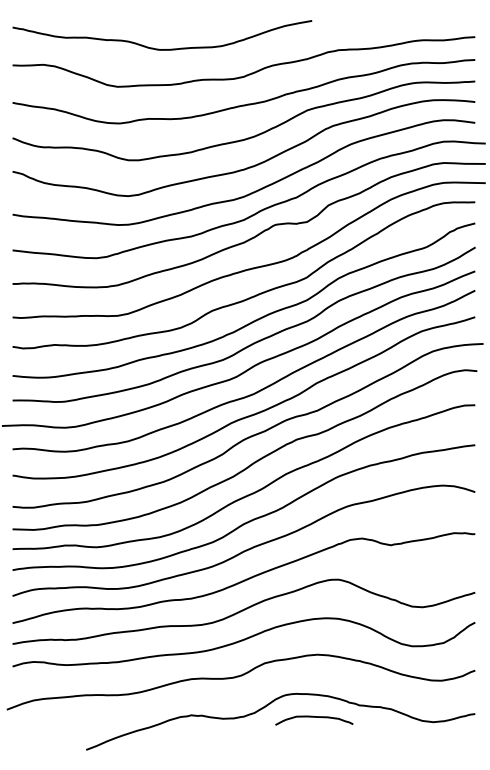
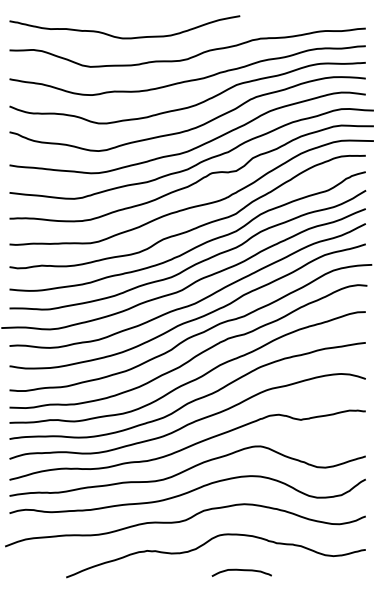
curve: (313, 717) -> (241, 570), moved

